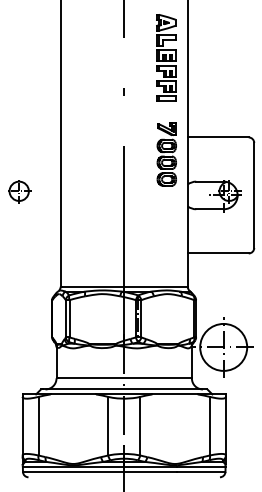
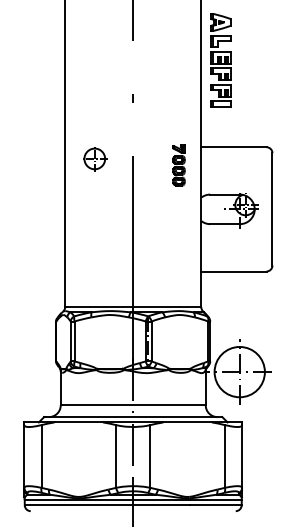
part: (165, 58) -> (220, 60), moved
part: (166, 154) -> (178, 165), size x0.6
part: (19, 191) -> (95, 159), moved

